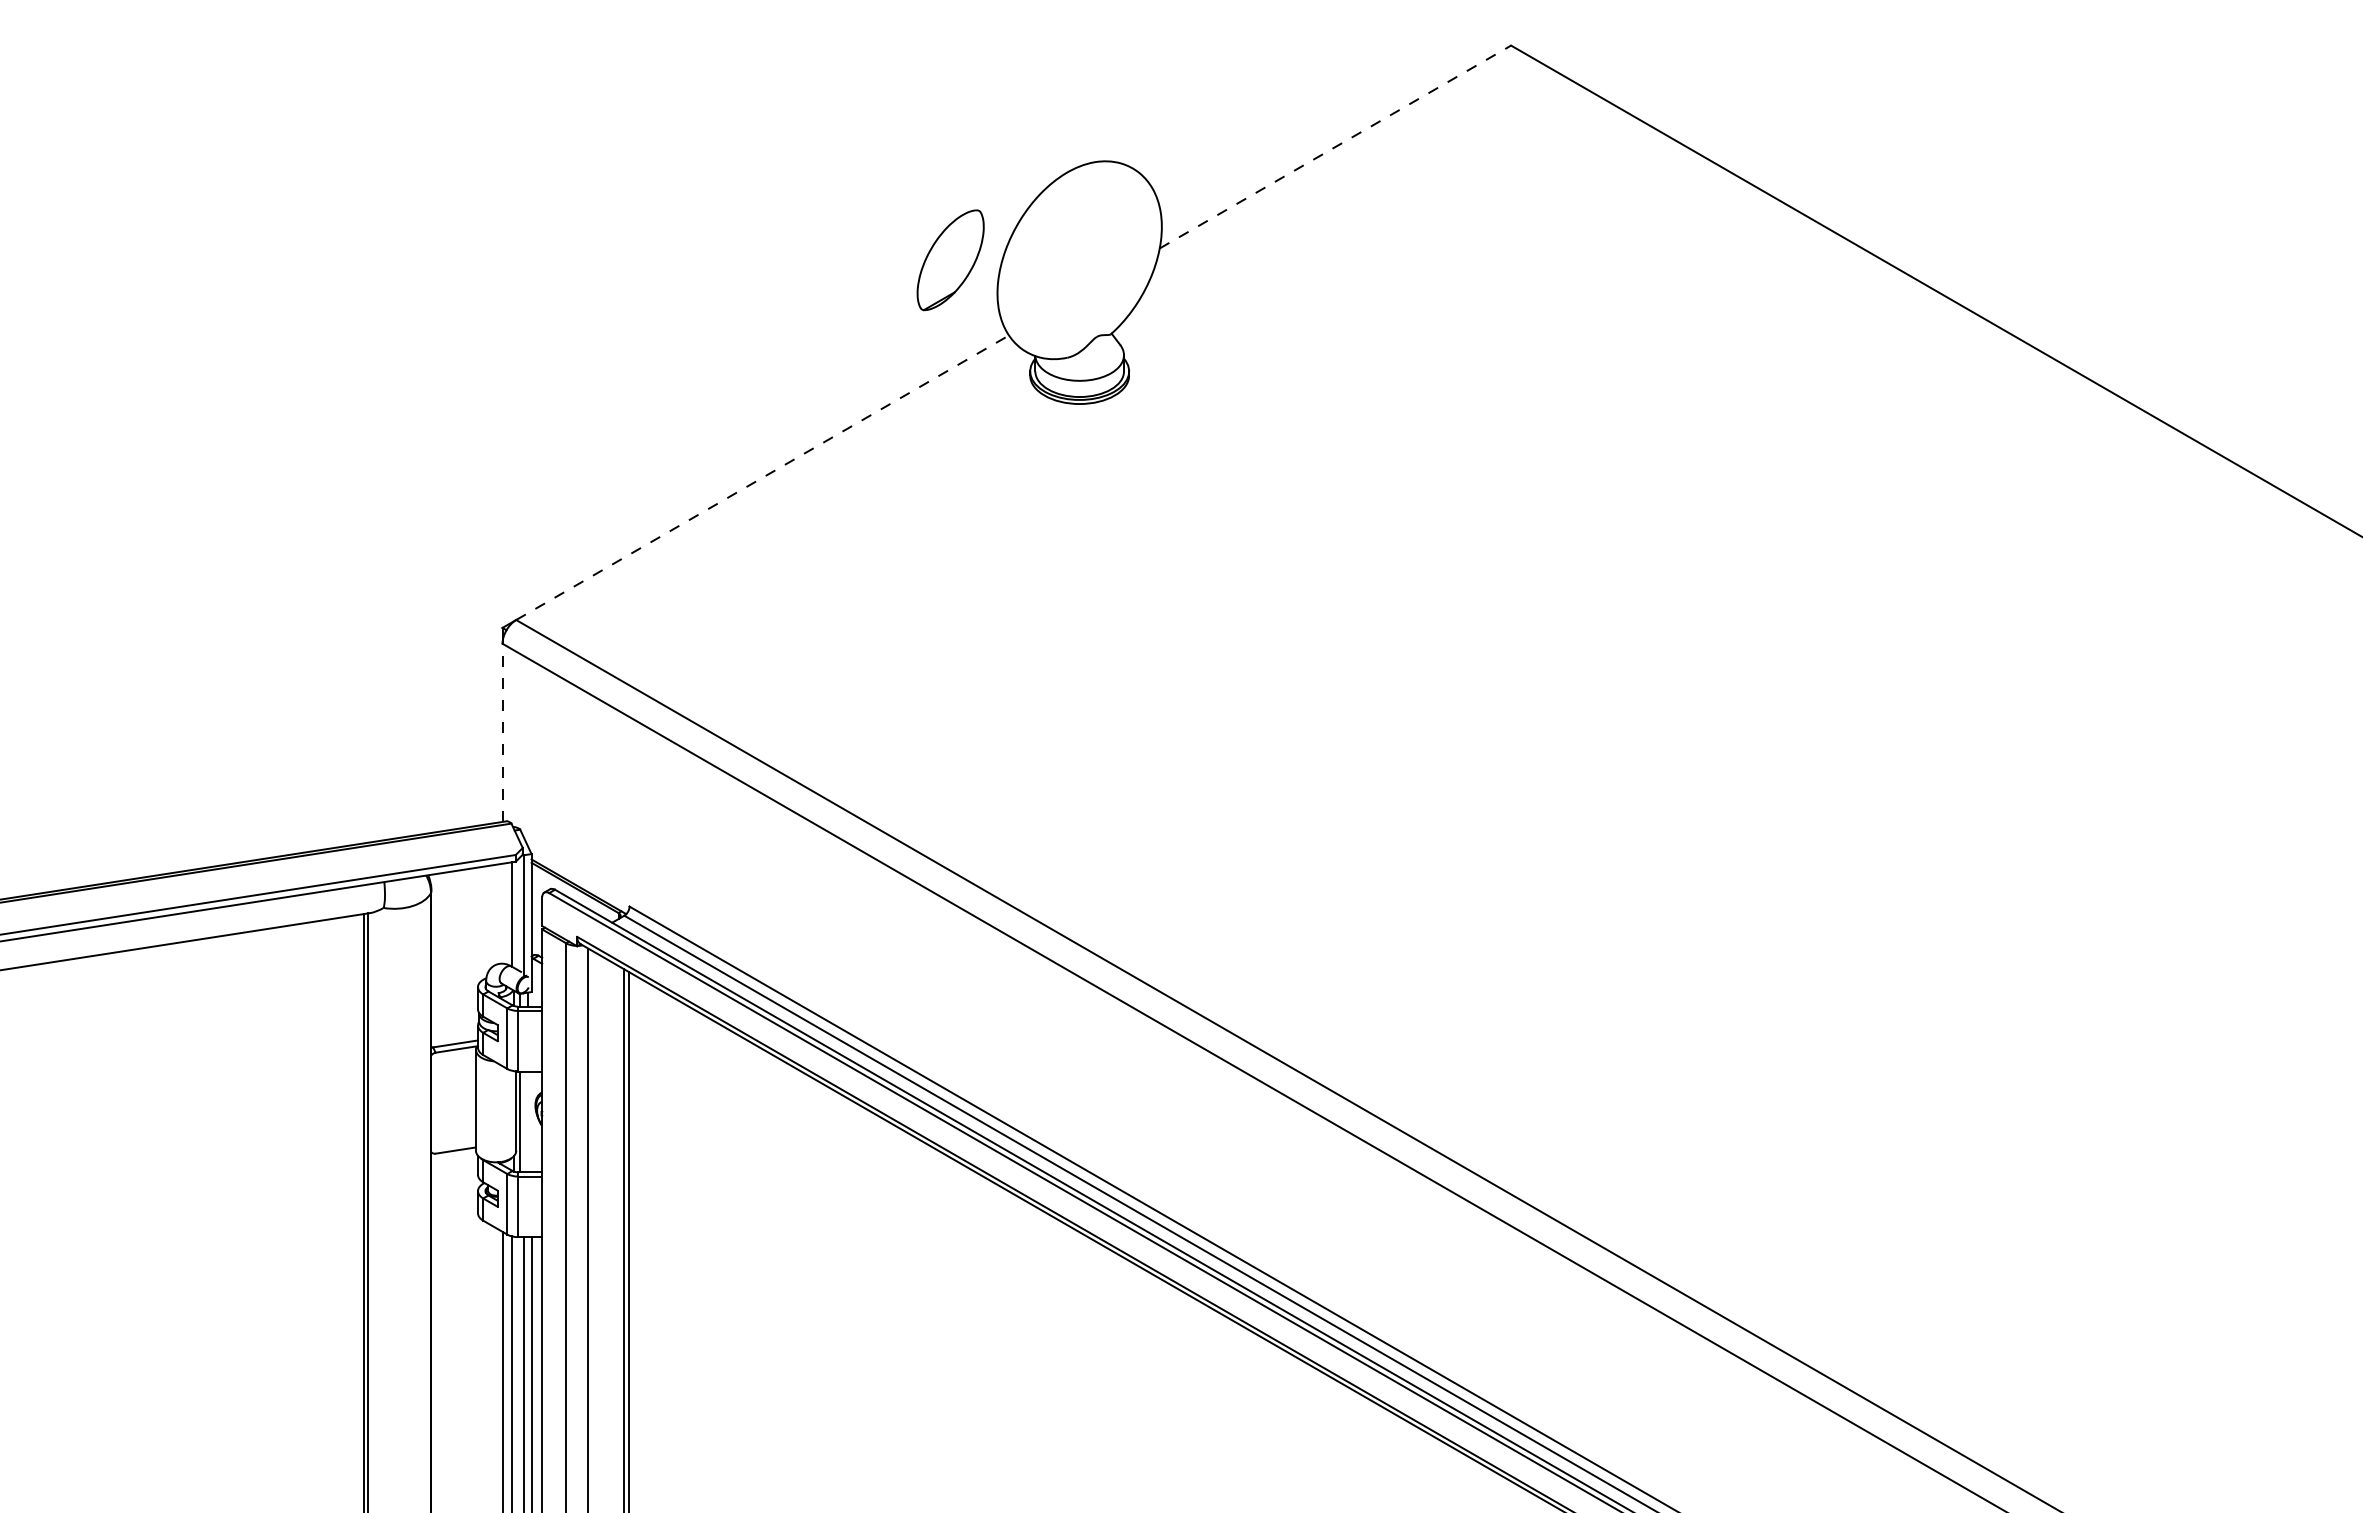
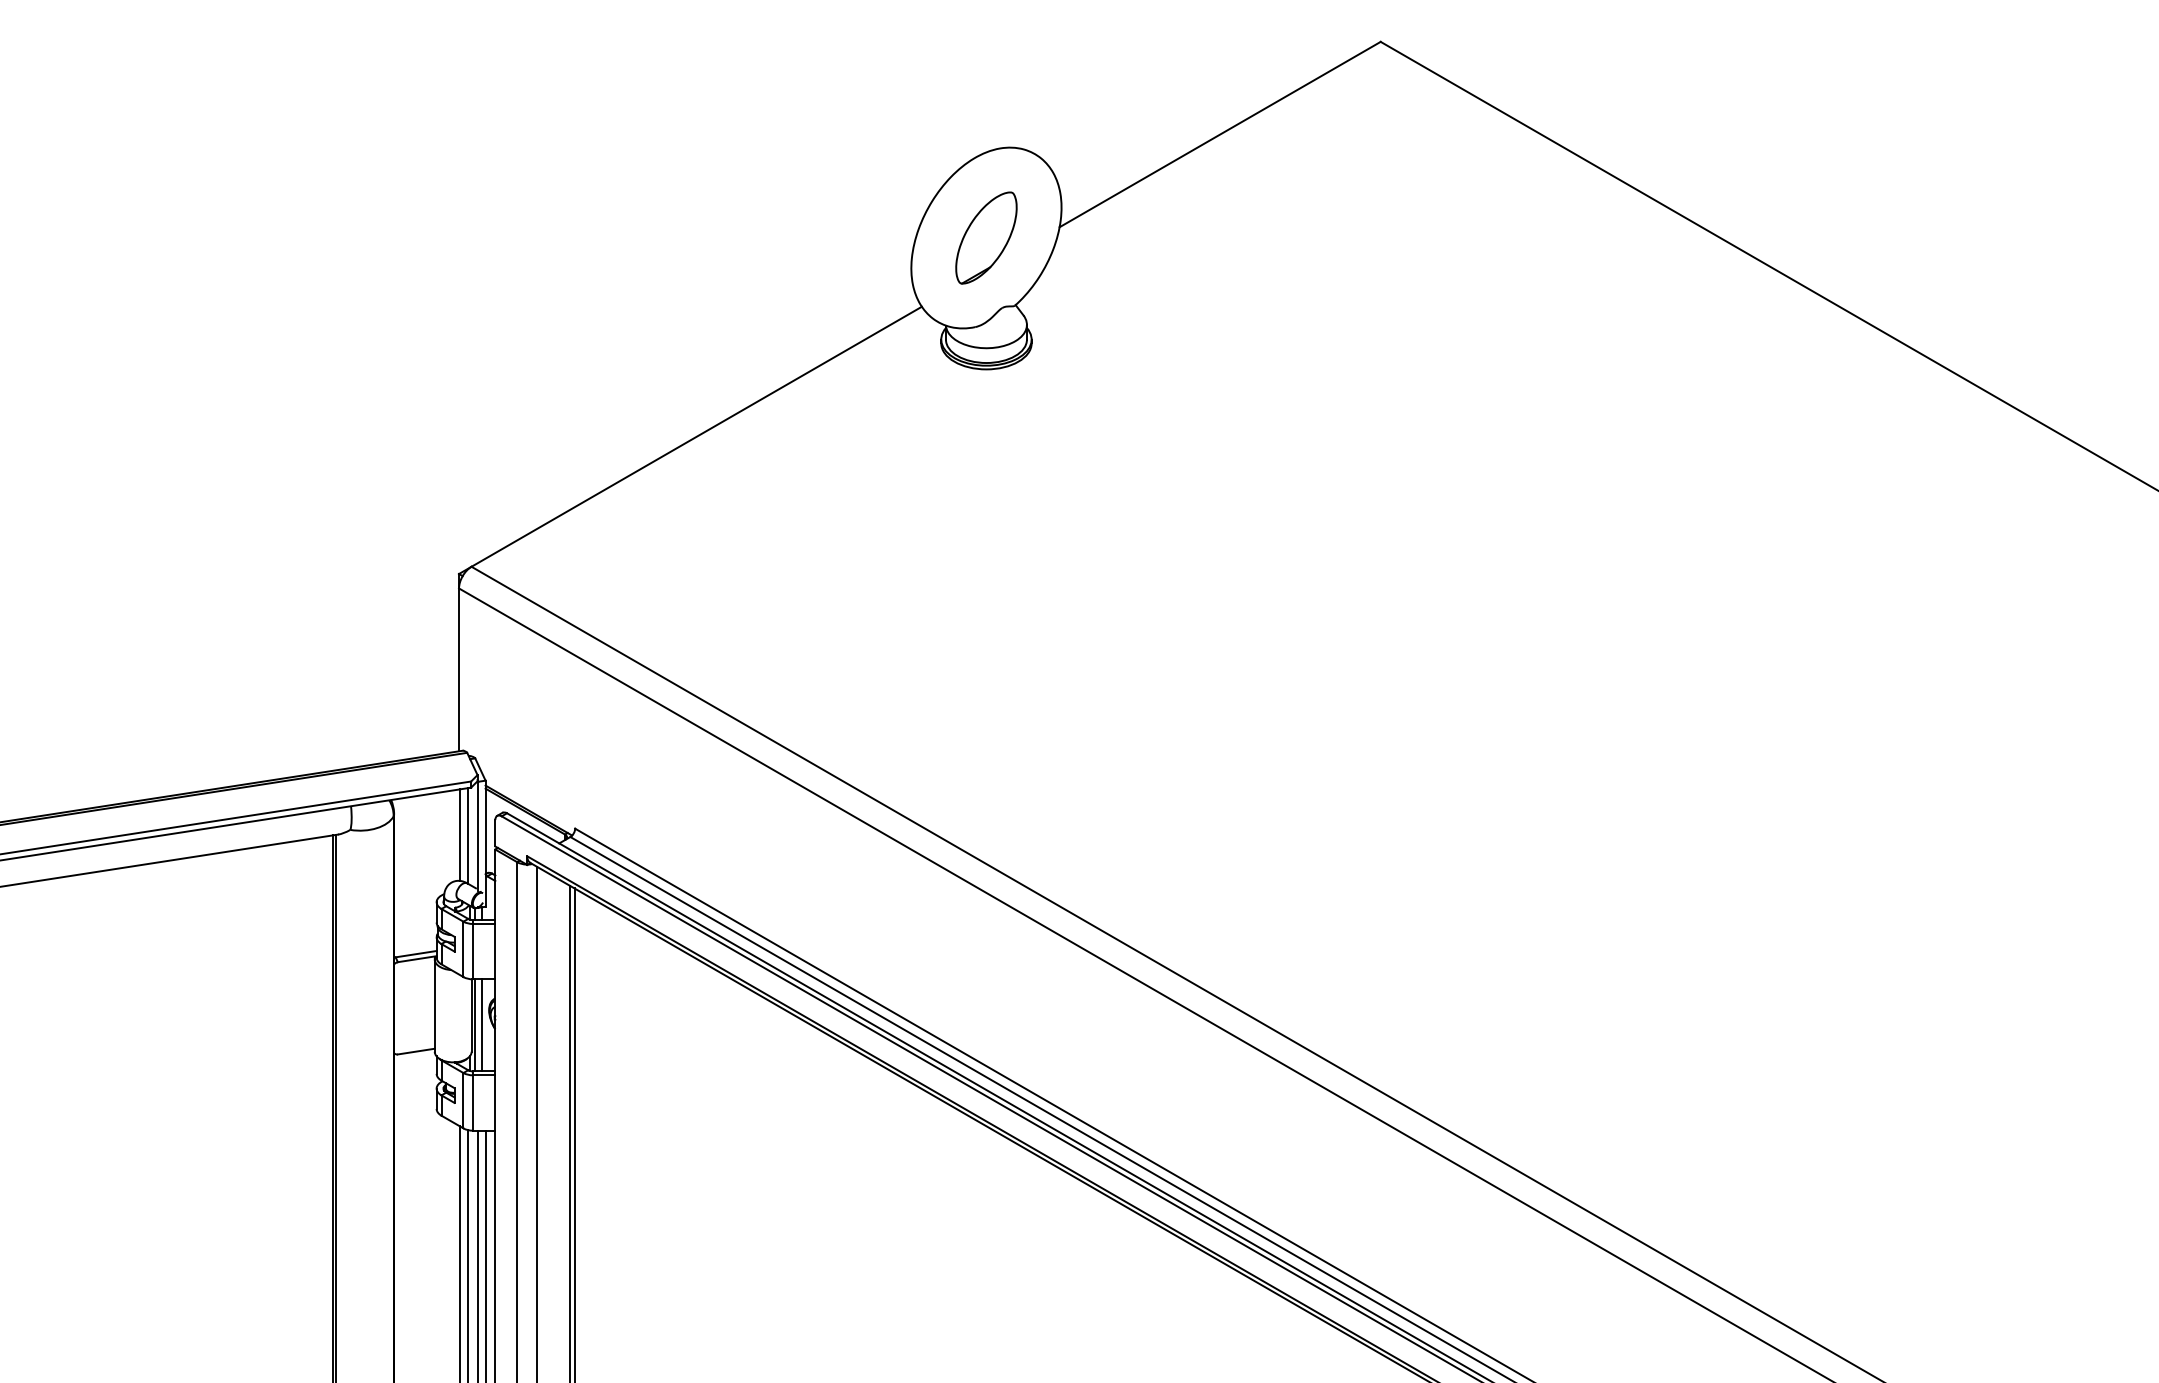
line: (1335, 147) -> (1220, 134), dashed -> solid
part: (950, 260) -> (986, 238), moved
line: (762, 477) -> (696, 436), dashed -> solid
line: (502, 732) -> (459, 669), dashed -> solid
line: (503, 913) -> (459, 834), added
line: (527, 1121) -> (481, 1025), added

